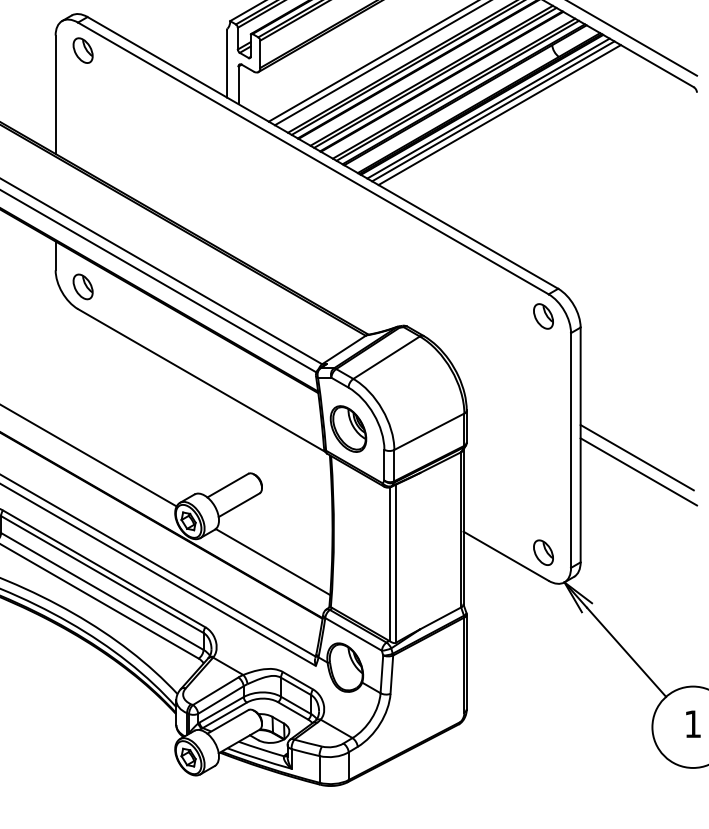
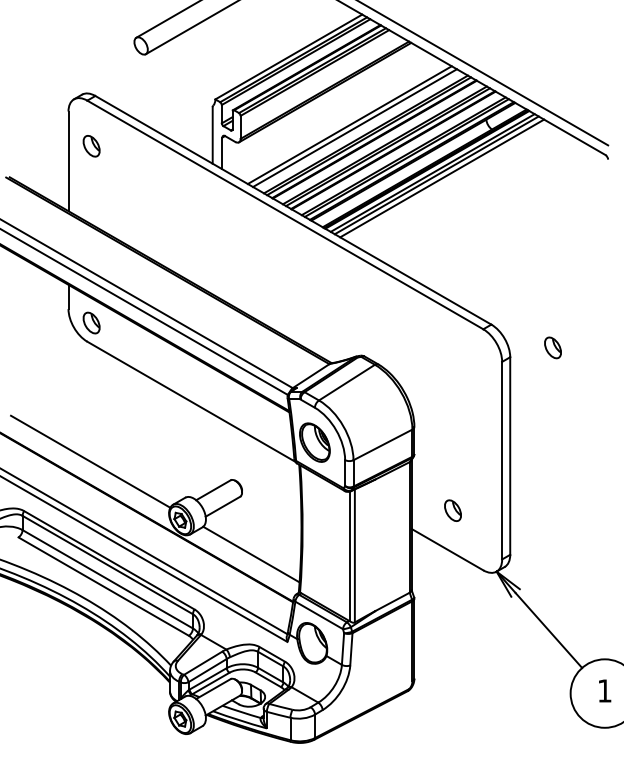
part: (82, 50) -> (91, 146), moved
part: (542, 315) -> (552, 347), moved
line: (636, 457) -> (557, 466), removed
line: (639, 471) -> (559, 478), removed
part: (542, 552) -> (452, 510), moved

